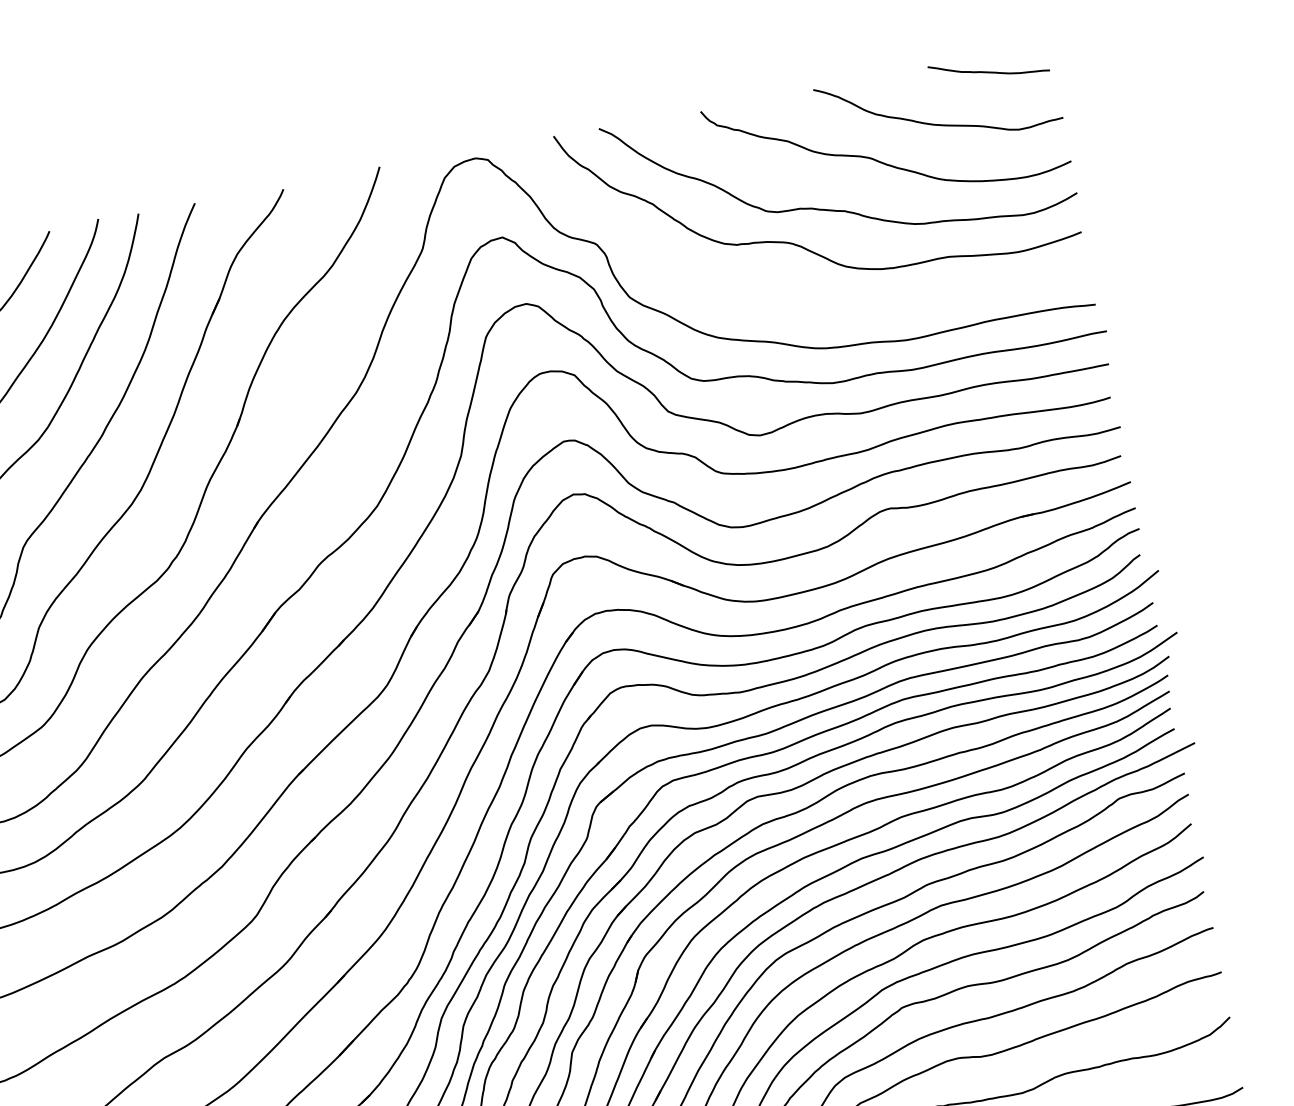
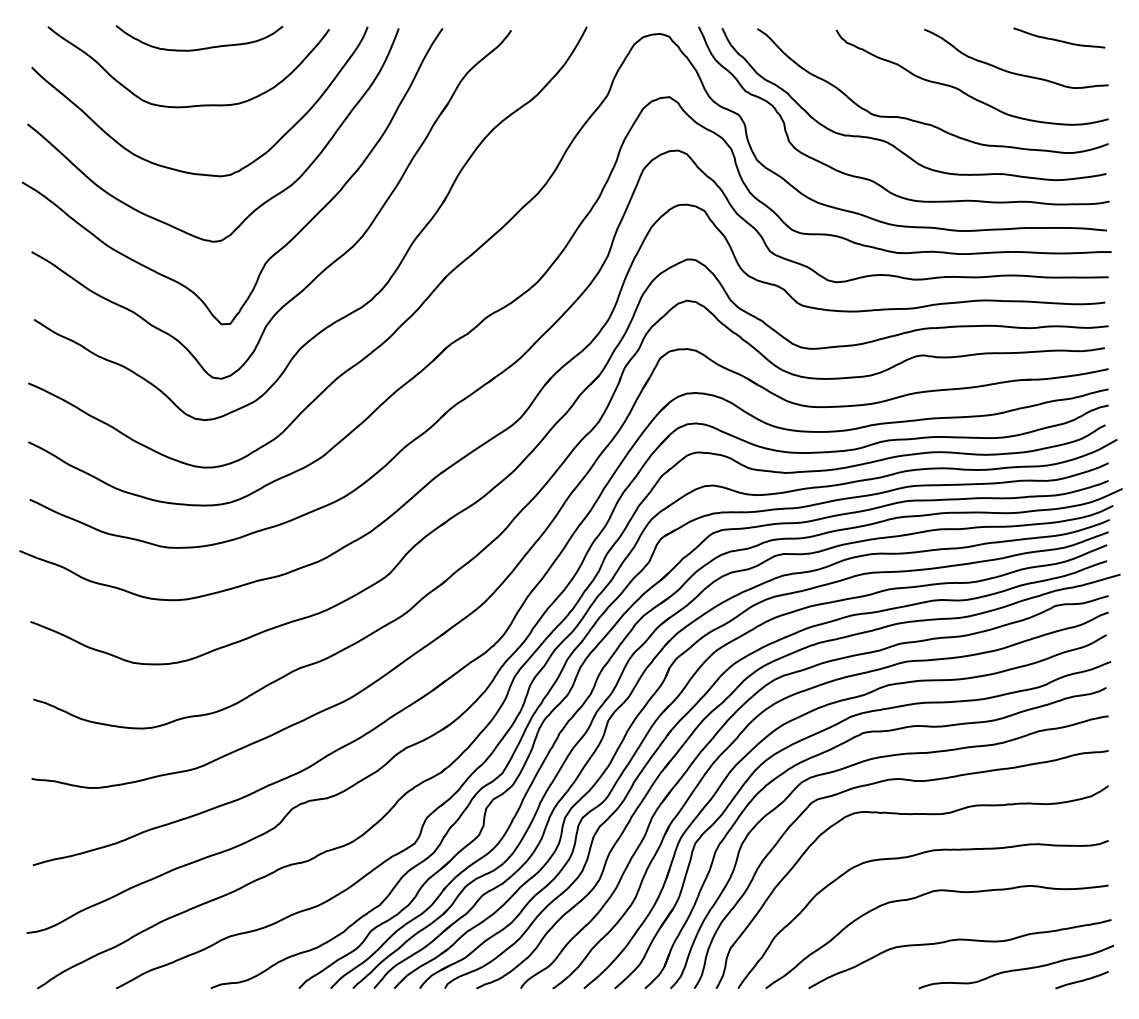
curve: (781, 295) -> (871, 179), added

